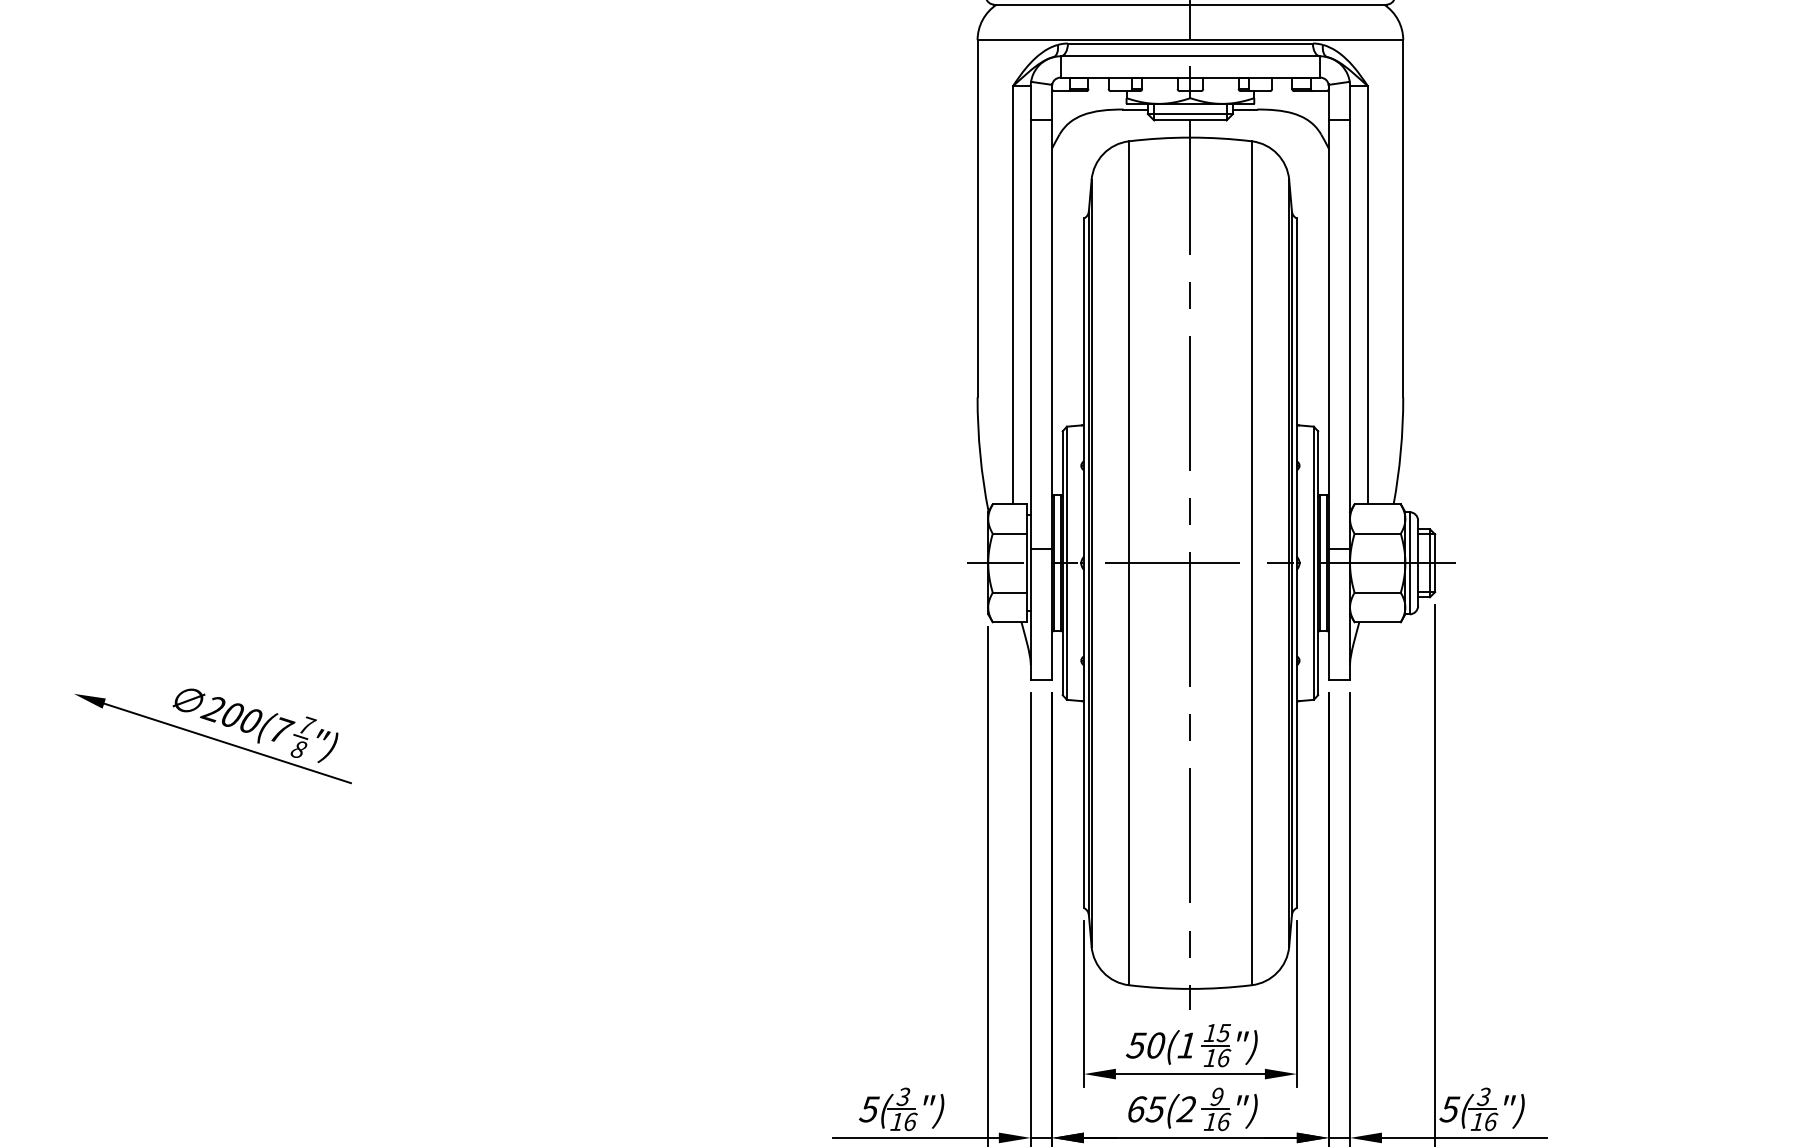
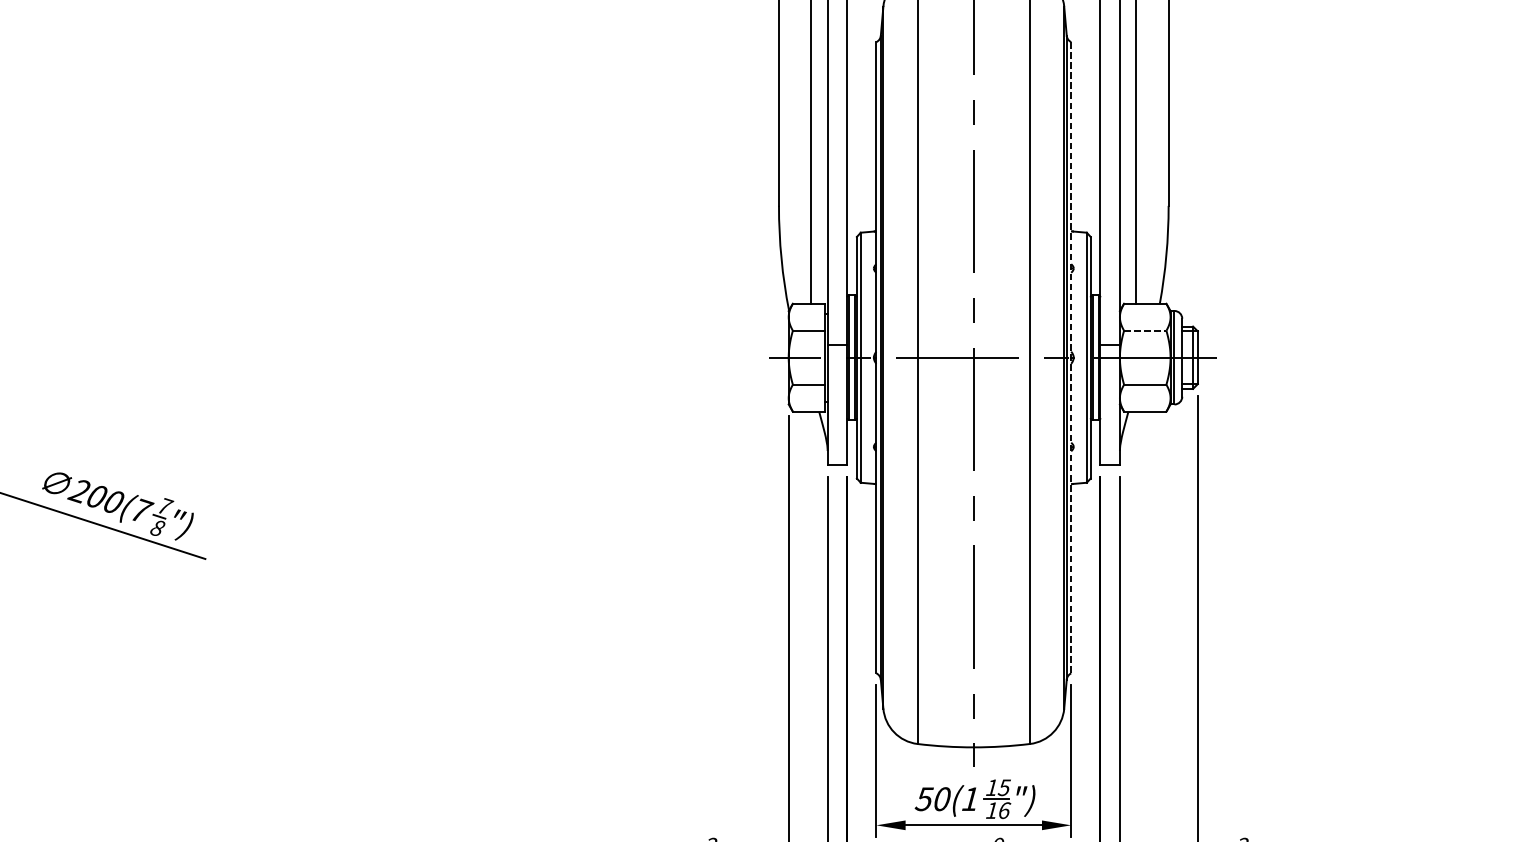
line: (1378, 533) -> (1145, 330), solid -> dashed
line: (1296, 563) -> (1070, 357), solid -> dashed

